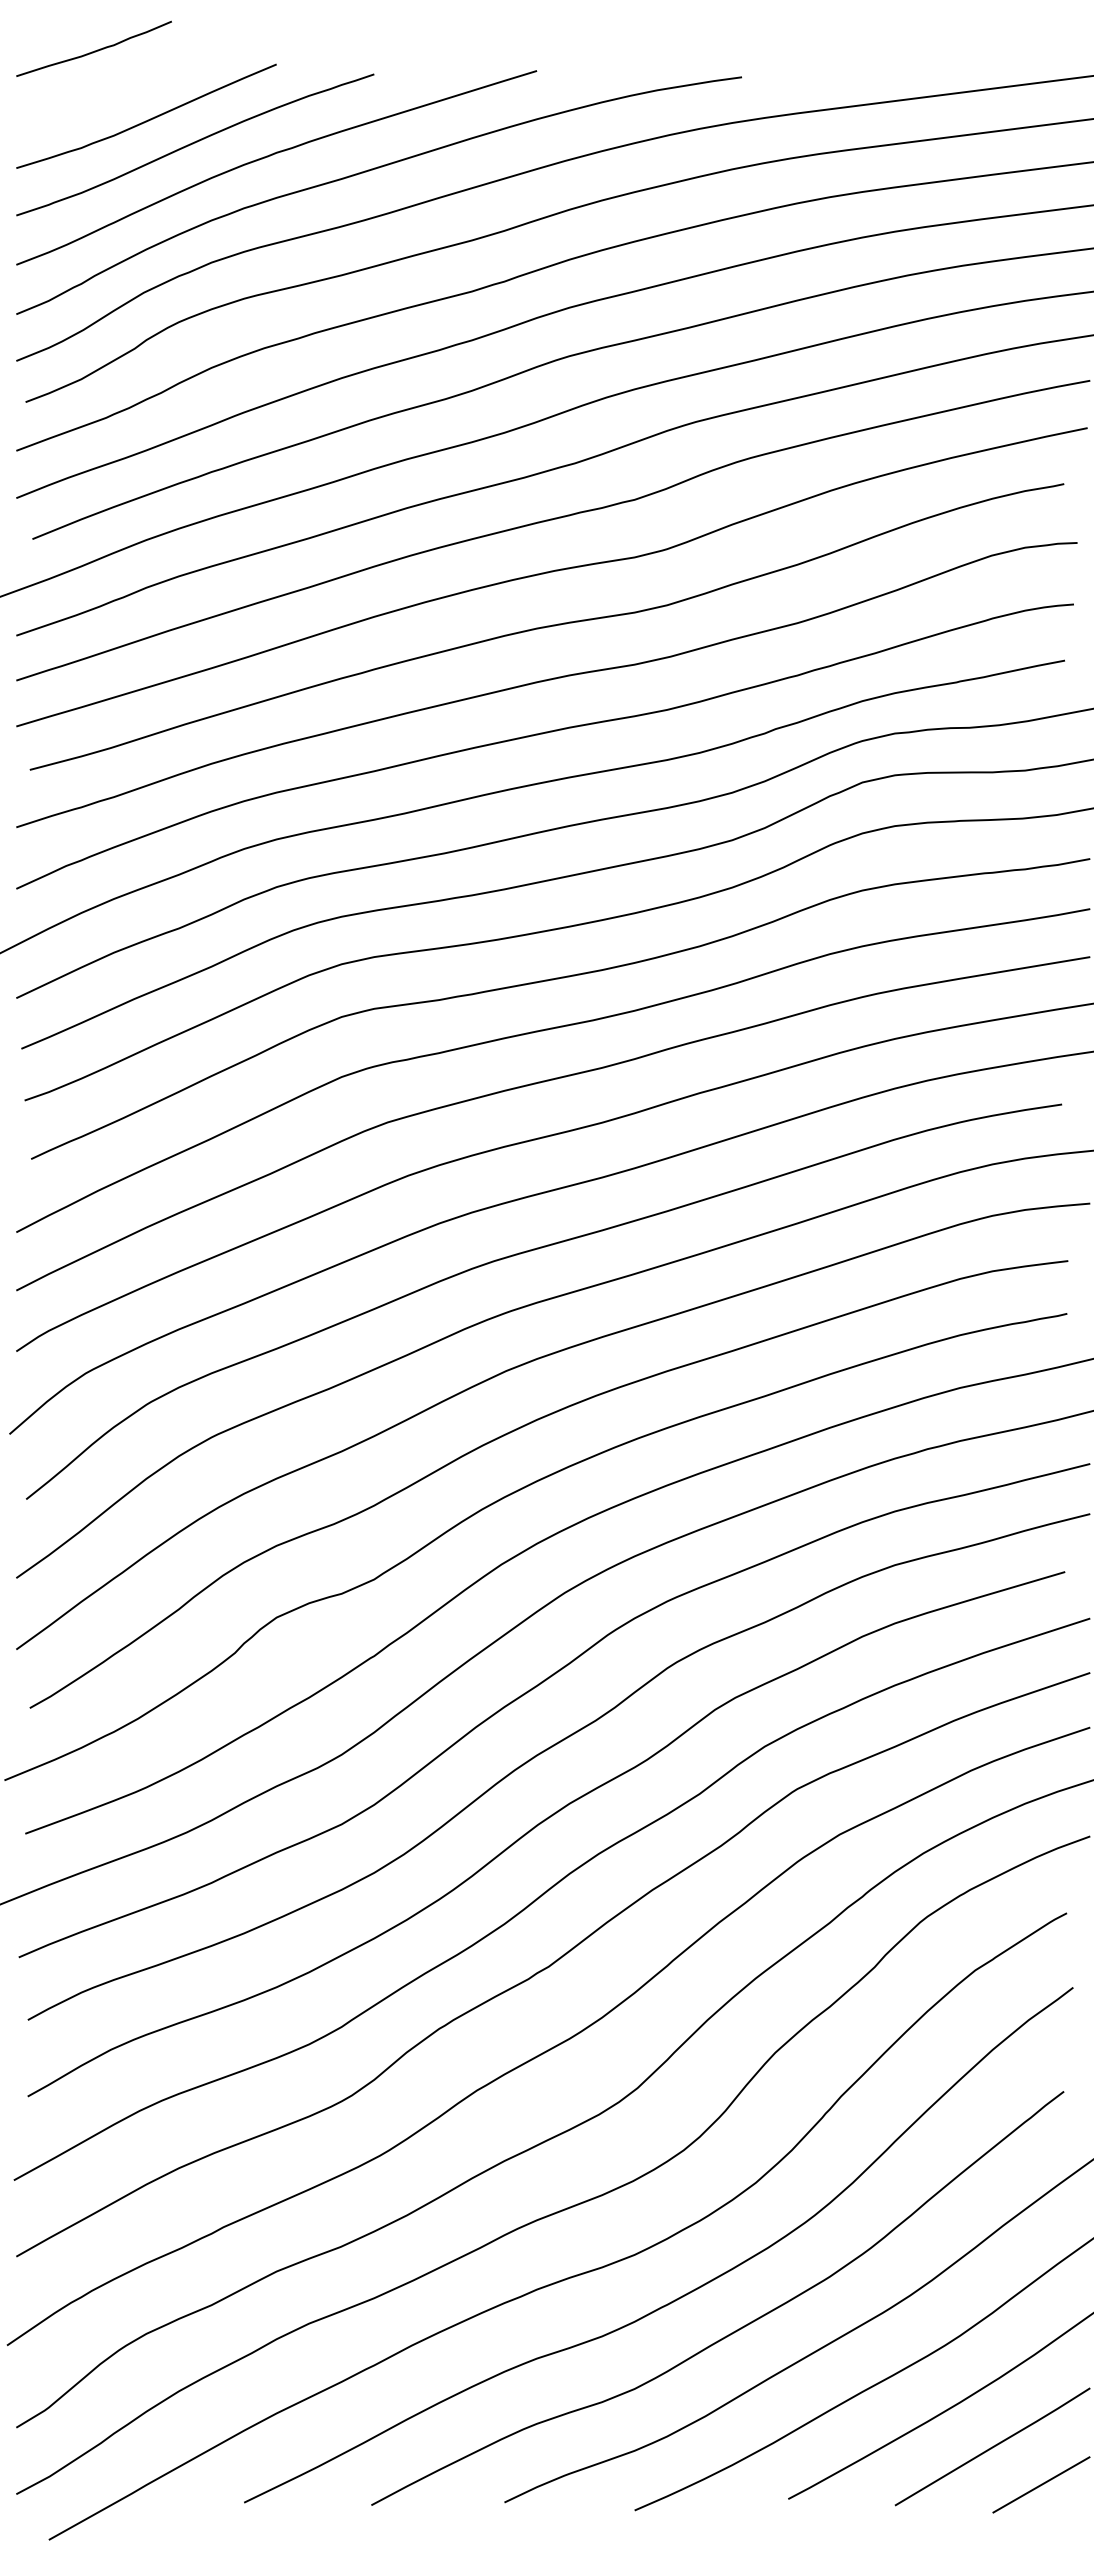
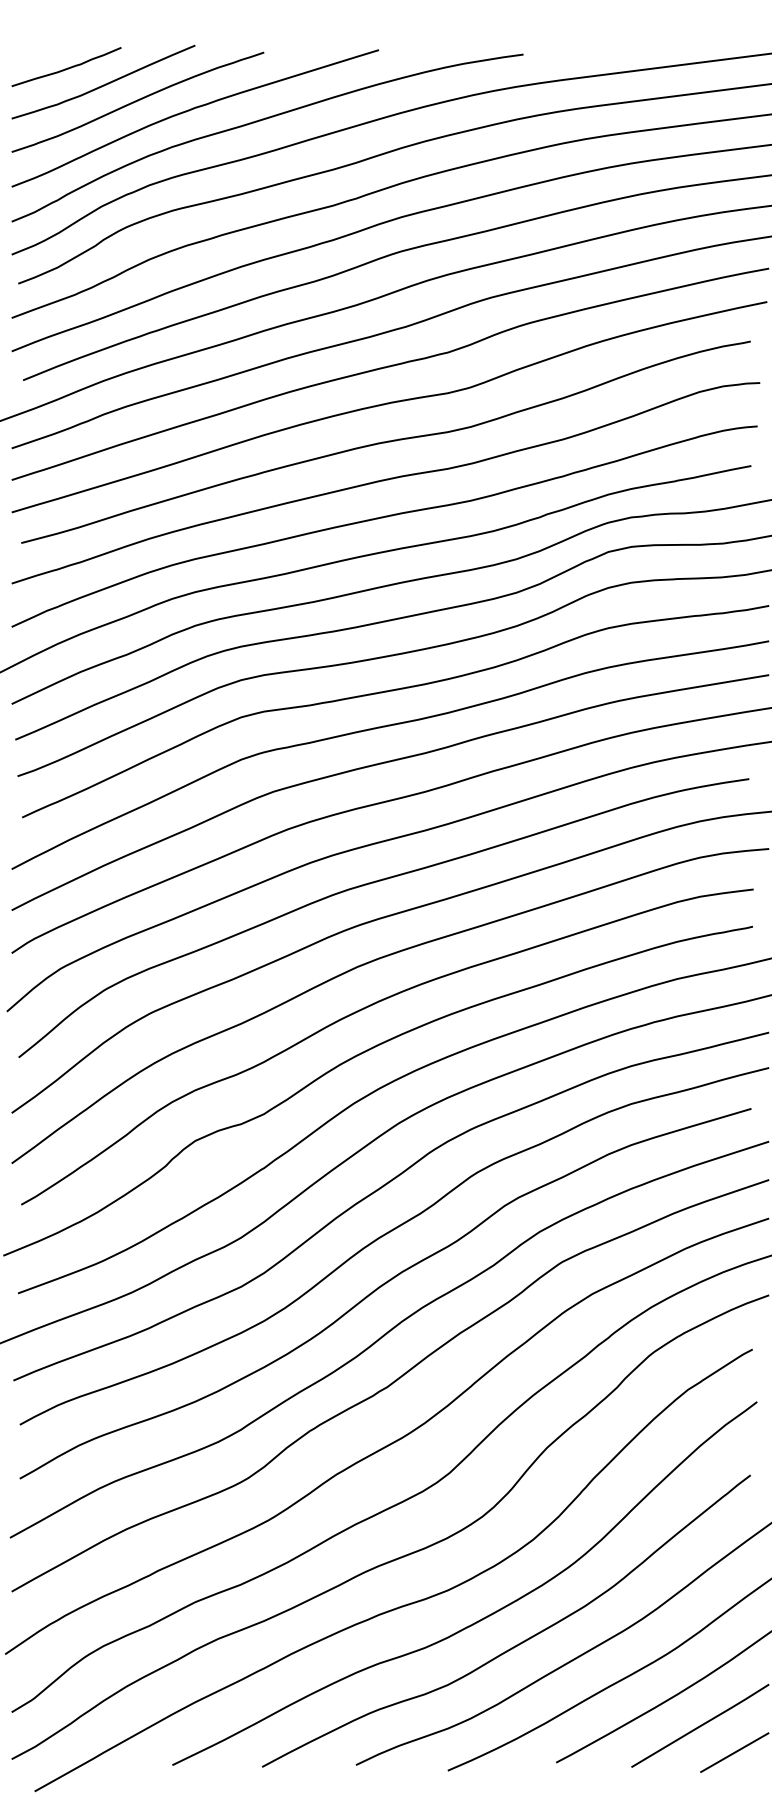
curve: (94, 50) -> (66, 68), moved

